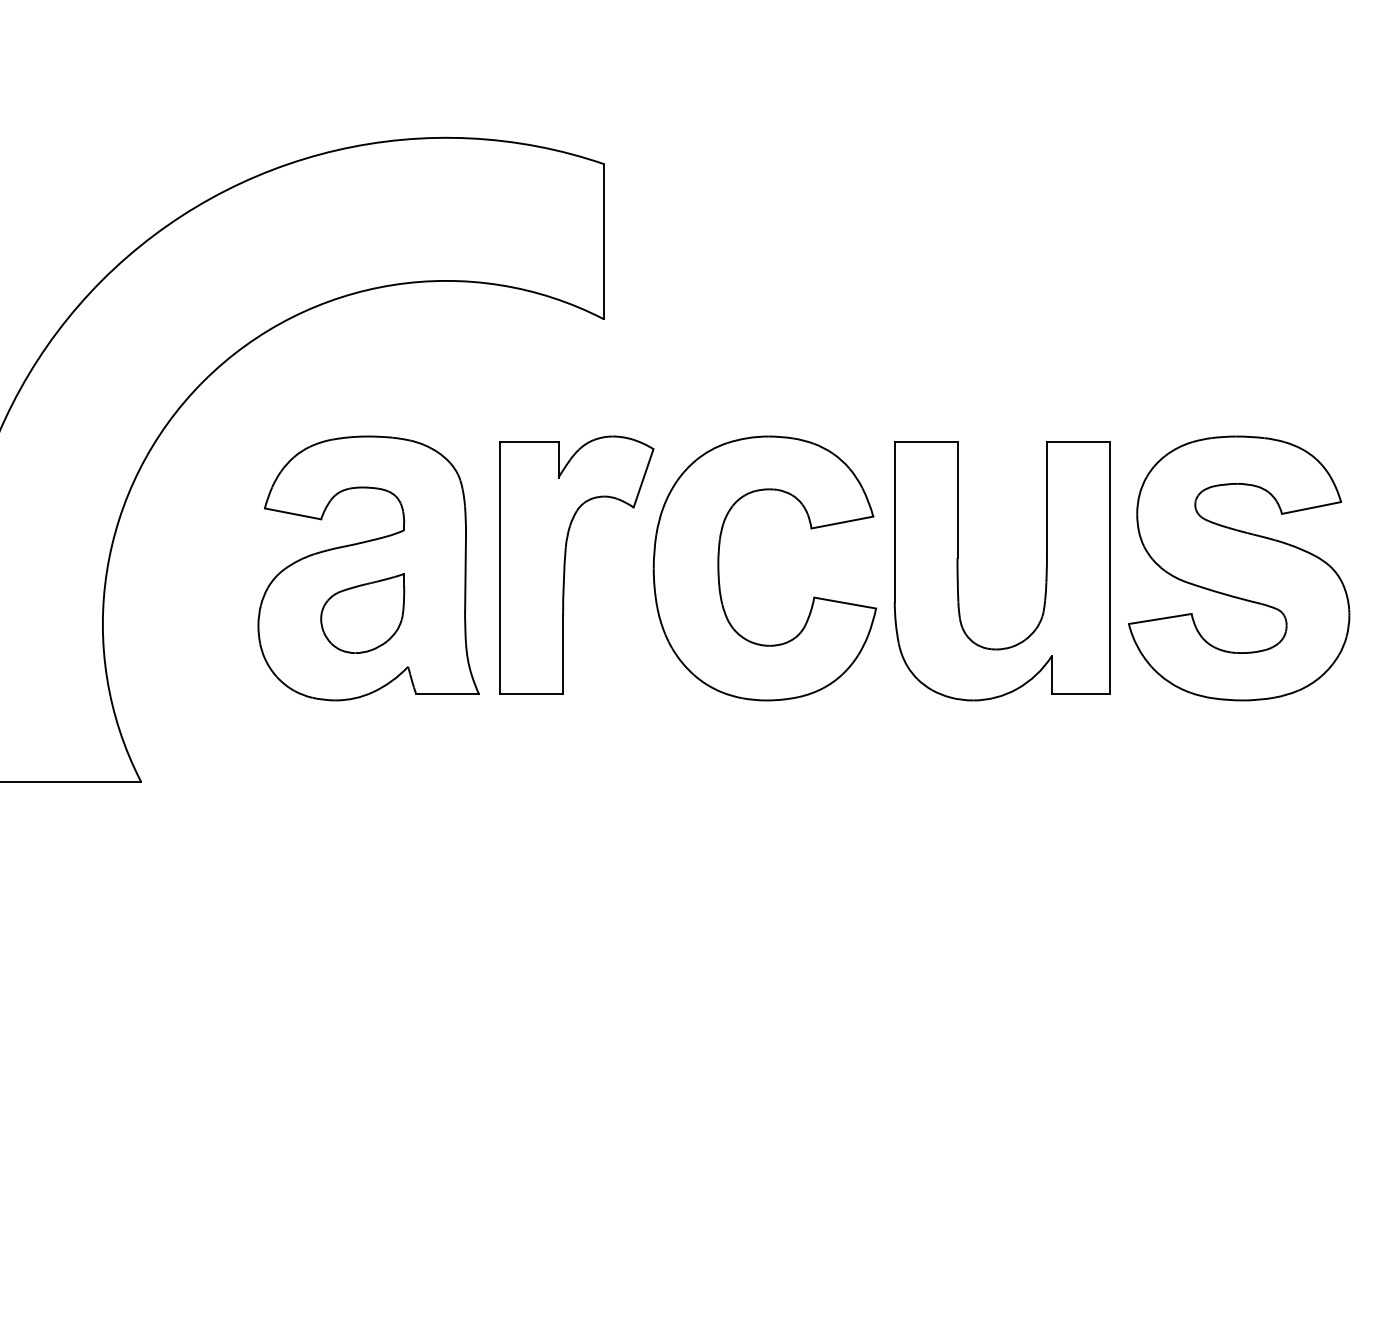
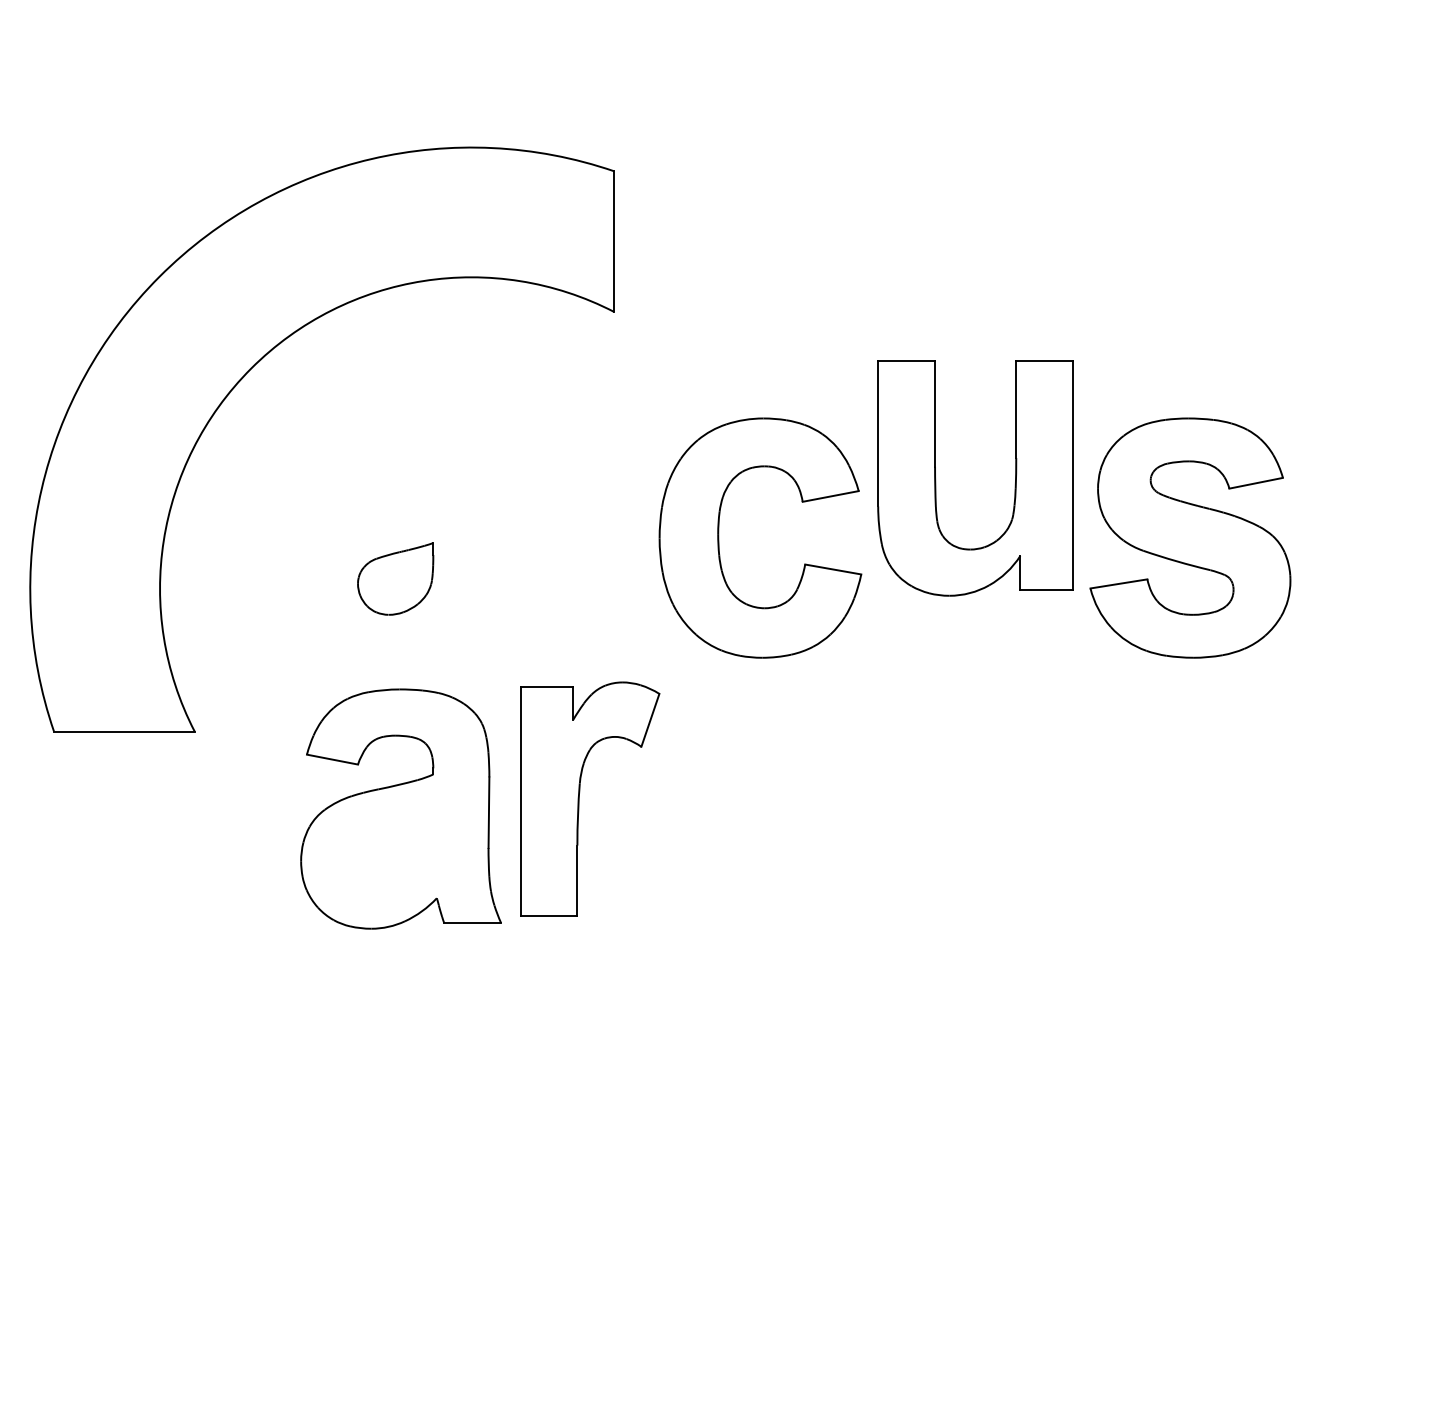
part: (565, 564) -> (579, 798), moved
part: (368, 567) -> (400, 808), moved
part: (959, 572) -> (936, 479), moved

